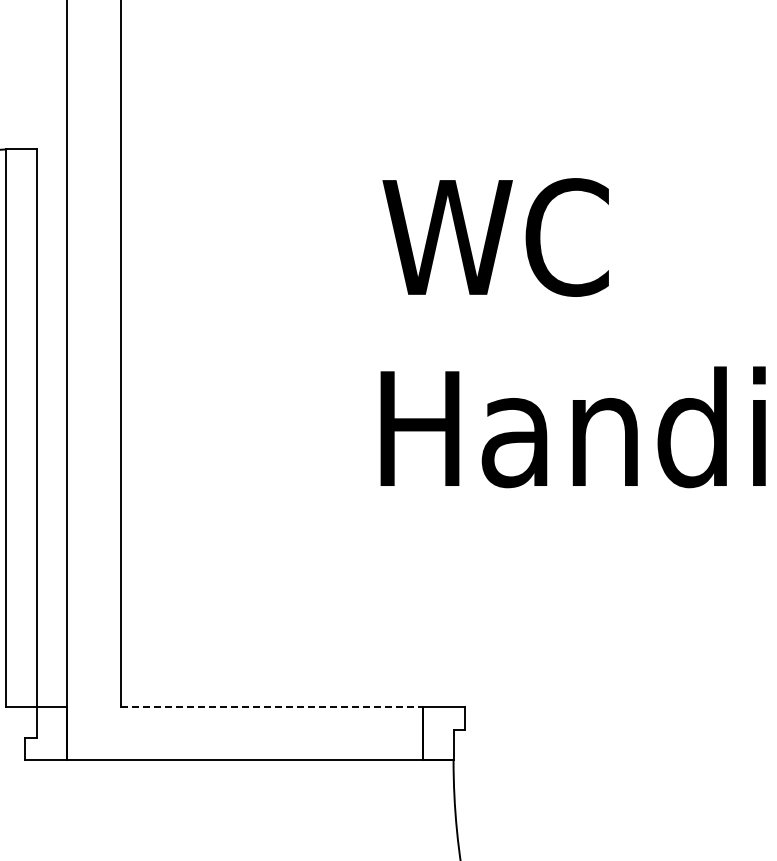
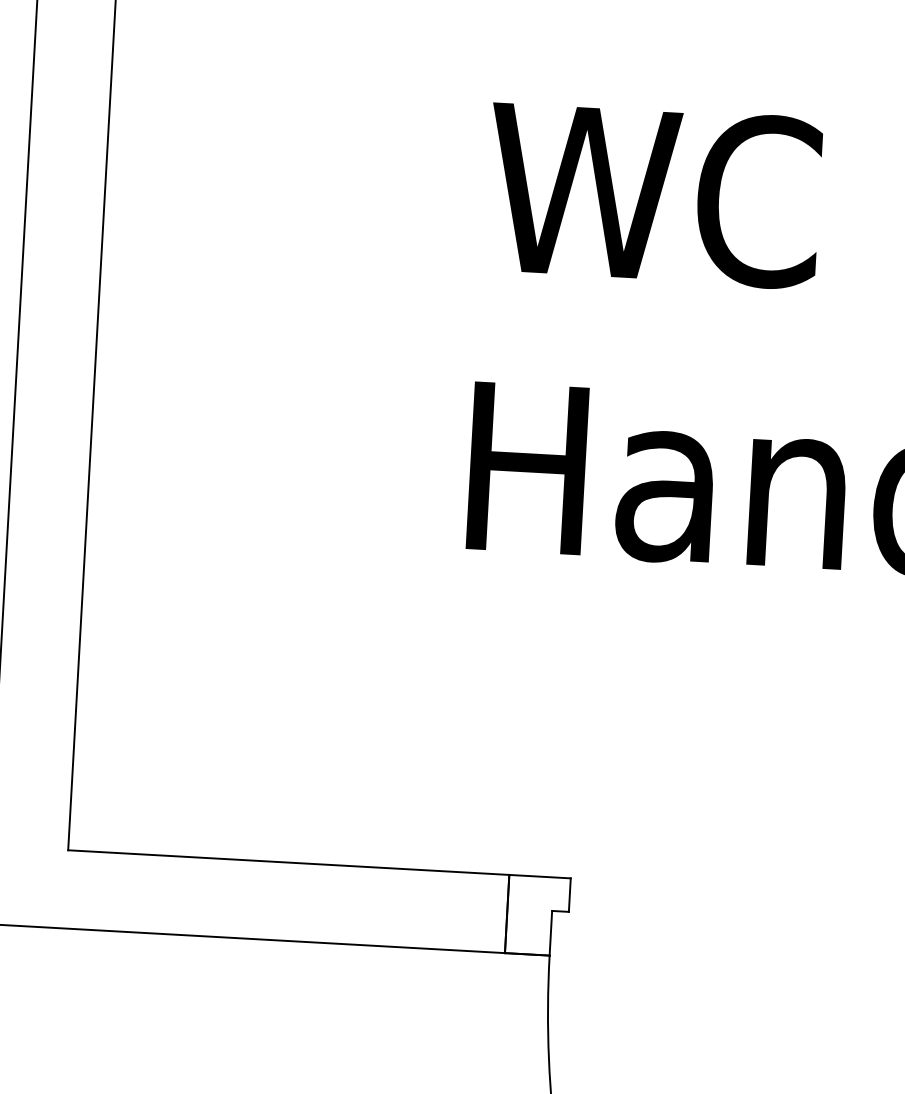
line: (272, 706) -> (289, 862), dashed -> solid

